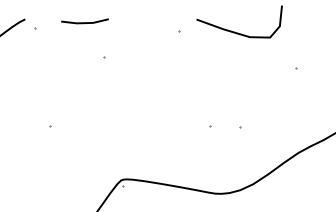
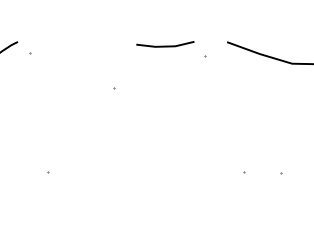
line: (84, 22) -> (164, 45), moved

